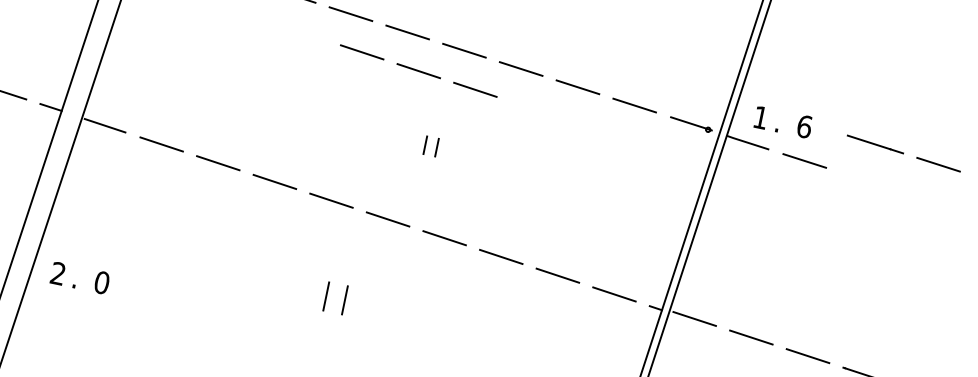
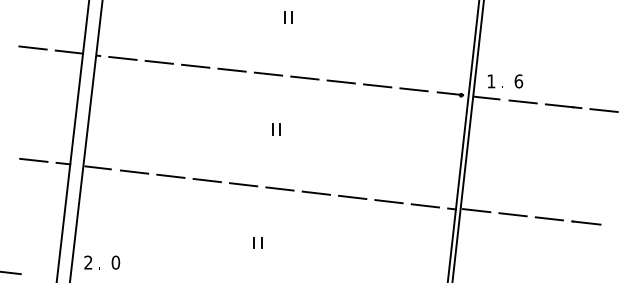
line: (418, 70) -> (279, 95), removed
part: (430, 145) -> (276, 129), moved
line: (903, 152) -> (581, 107), moved
part: (334, 297) -> (257, 242), size x0.62

